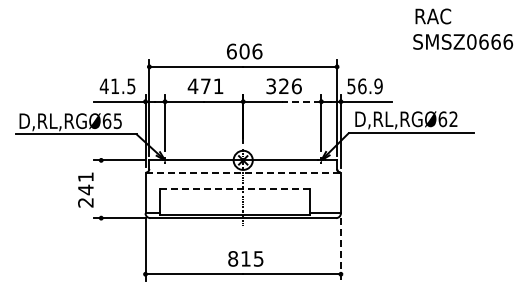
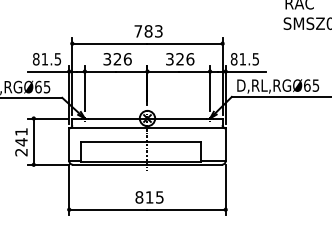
text: (244, 51) -> (148, 31), 606 -> 783
text: (103, 86) -> (35, 59), 41.5 -> 81.5
text: (205, 86) -> (117, 59), 471 -> 326
text: (364, 86) -> (244, 59), 56.9 -> 81.5
line: (301, 101) -> (194, 71), dashed -> solid
text: (453, 119) -> (315, 85), D,RL,RGØ62 -> D,RL,RGØ65
line: (243, 172) -> (147, 128), dashed -> solid
line: (101, 189) -> (33, 141), added
line: (234, 189) -> (140, 141), dashed -> solid
line: (340, 249) -> (225, 189), dashed -> solid

